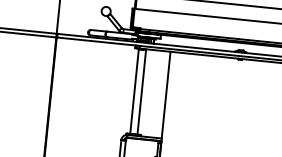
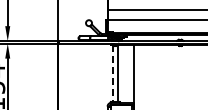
line: (133, 92) -> (112, 74), solid -> dashed

